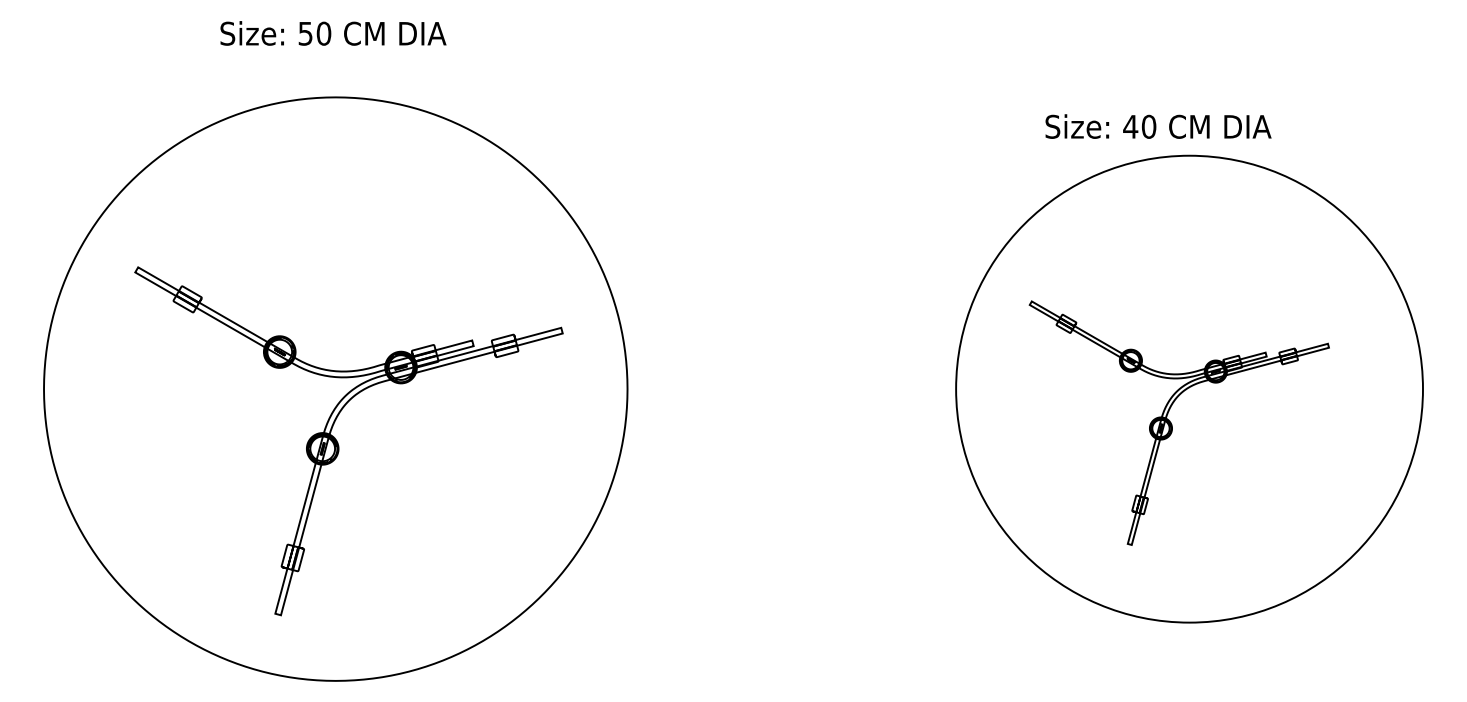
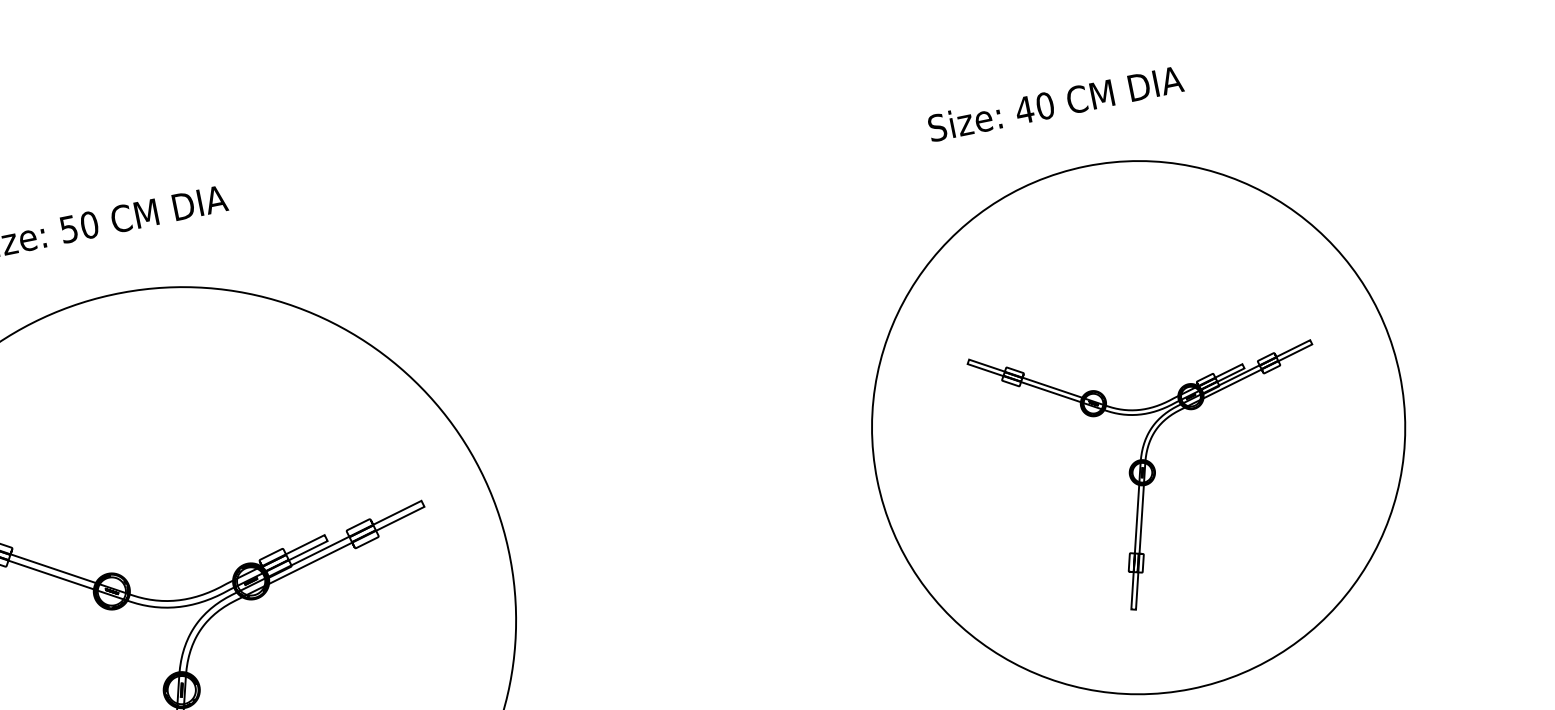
text: (1158, 126) -> (1055, 103), moved
part: (1172, 424) -> (1154, 465), moved

